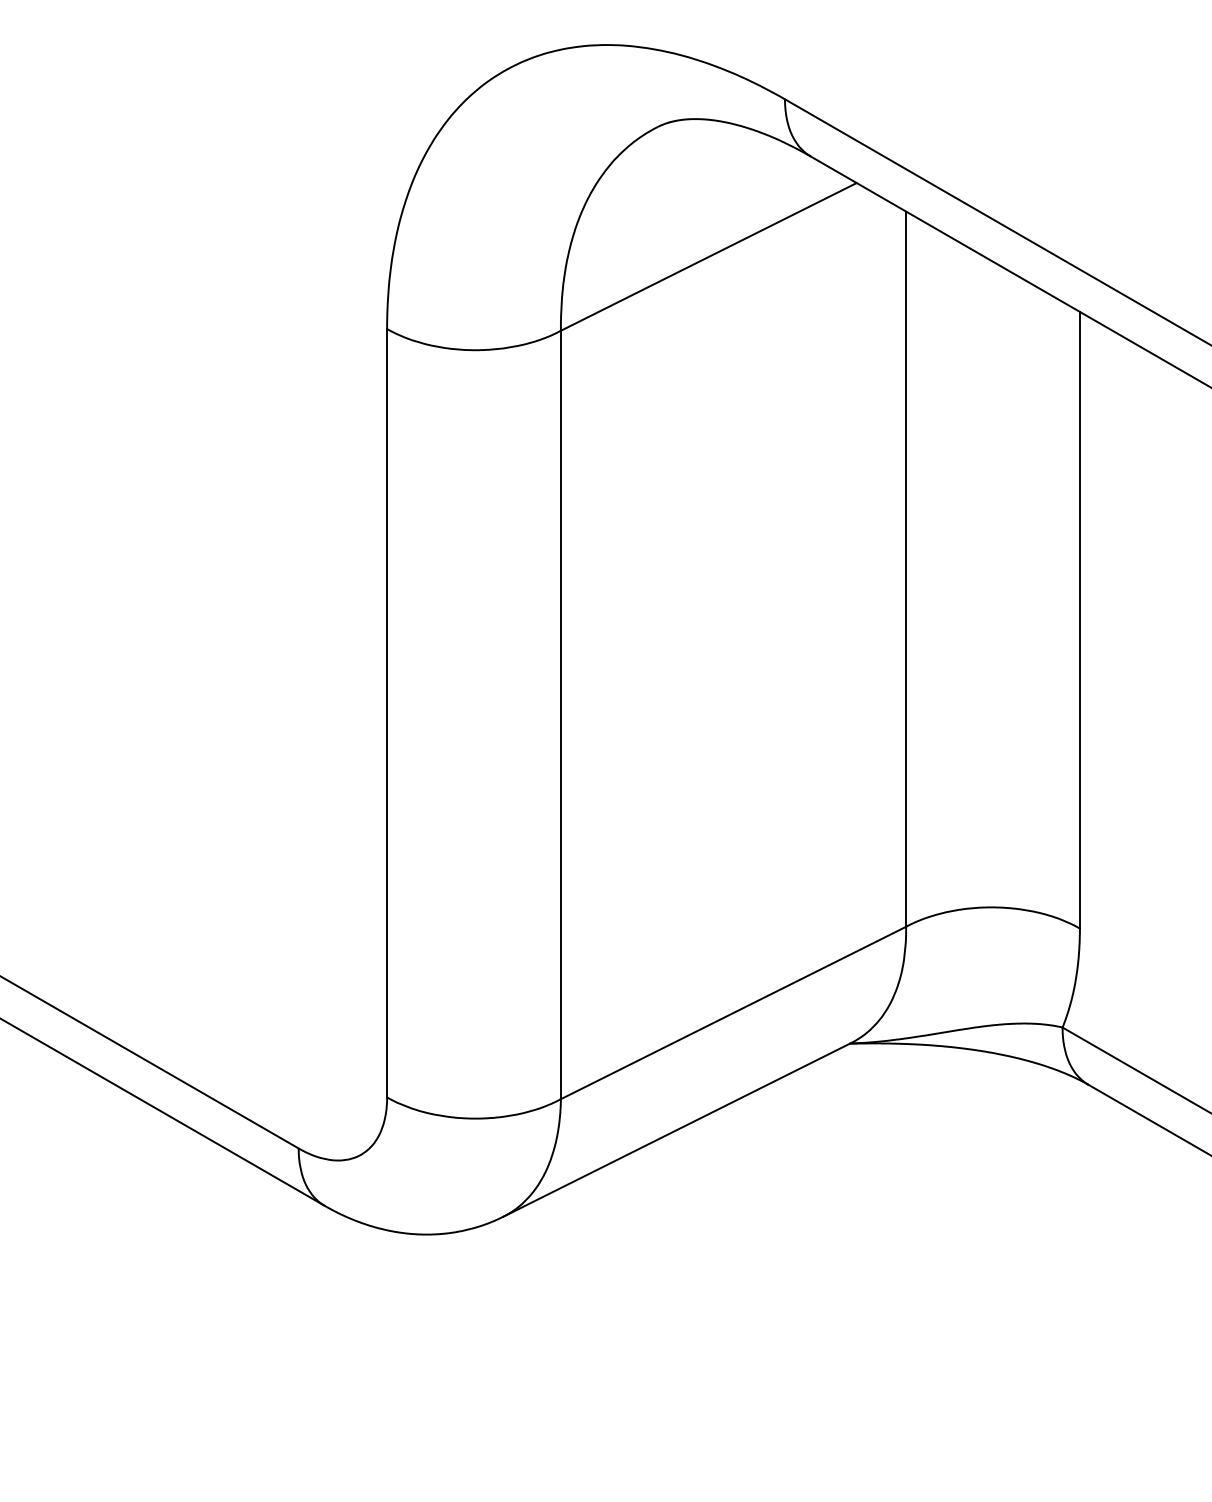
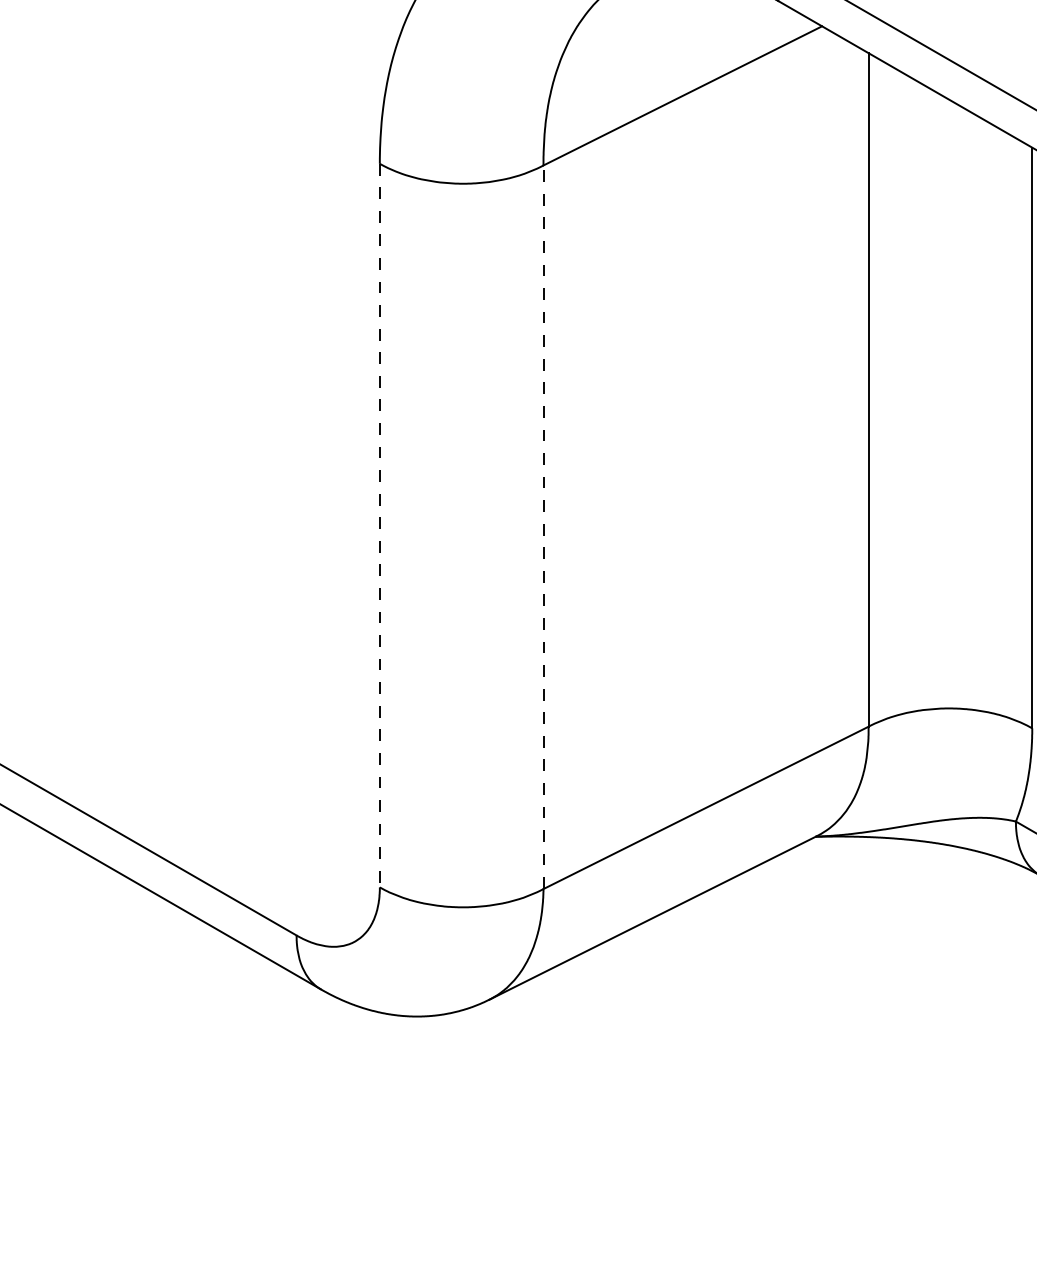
line: (387, 713) -> (380, 525), solid -> dashed
line: (560, 714) -> (543, 526), solid -> dashed

